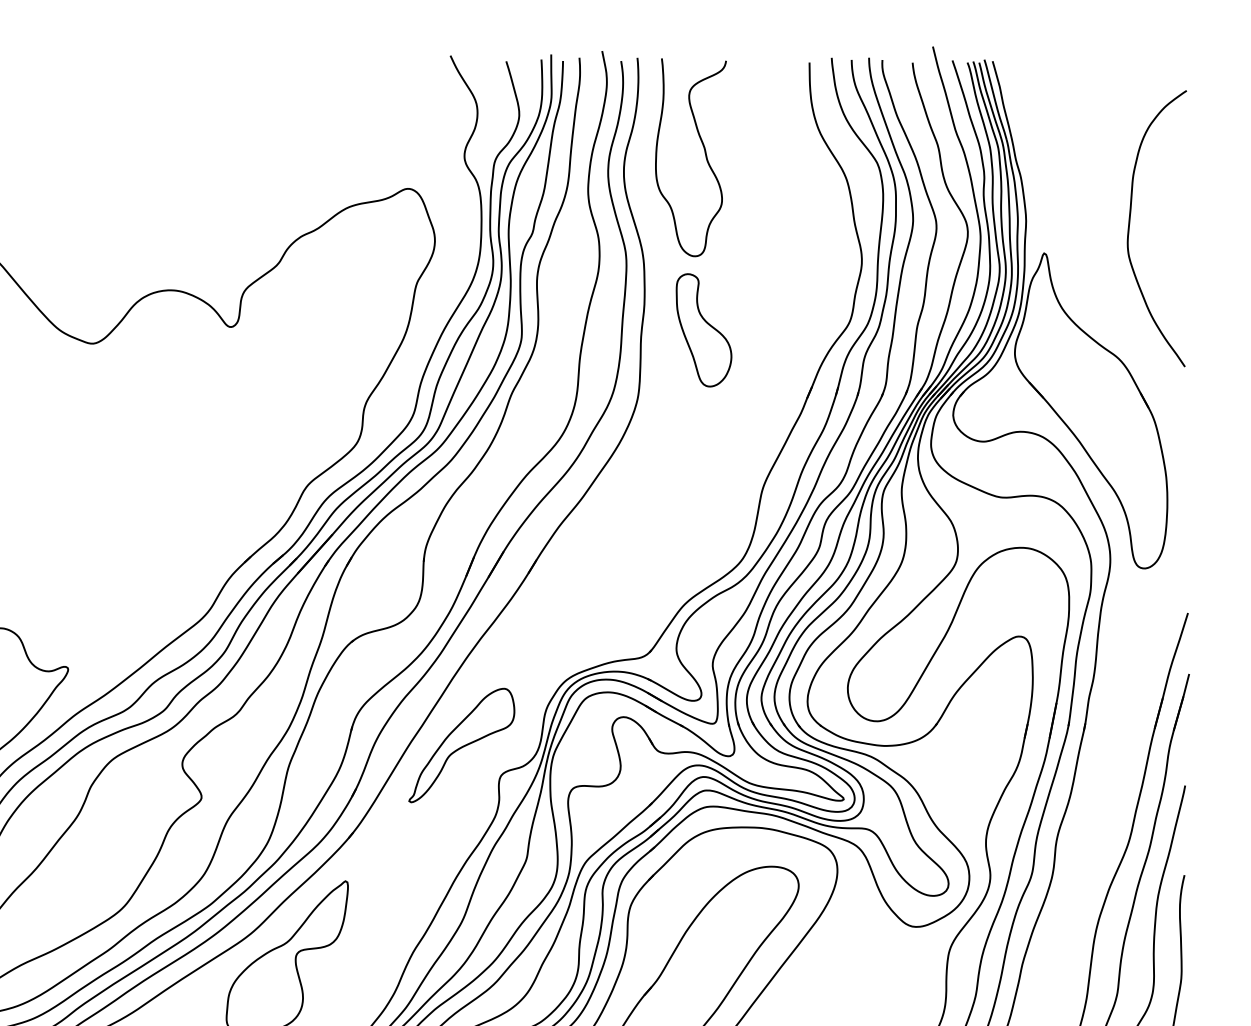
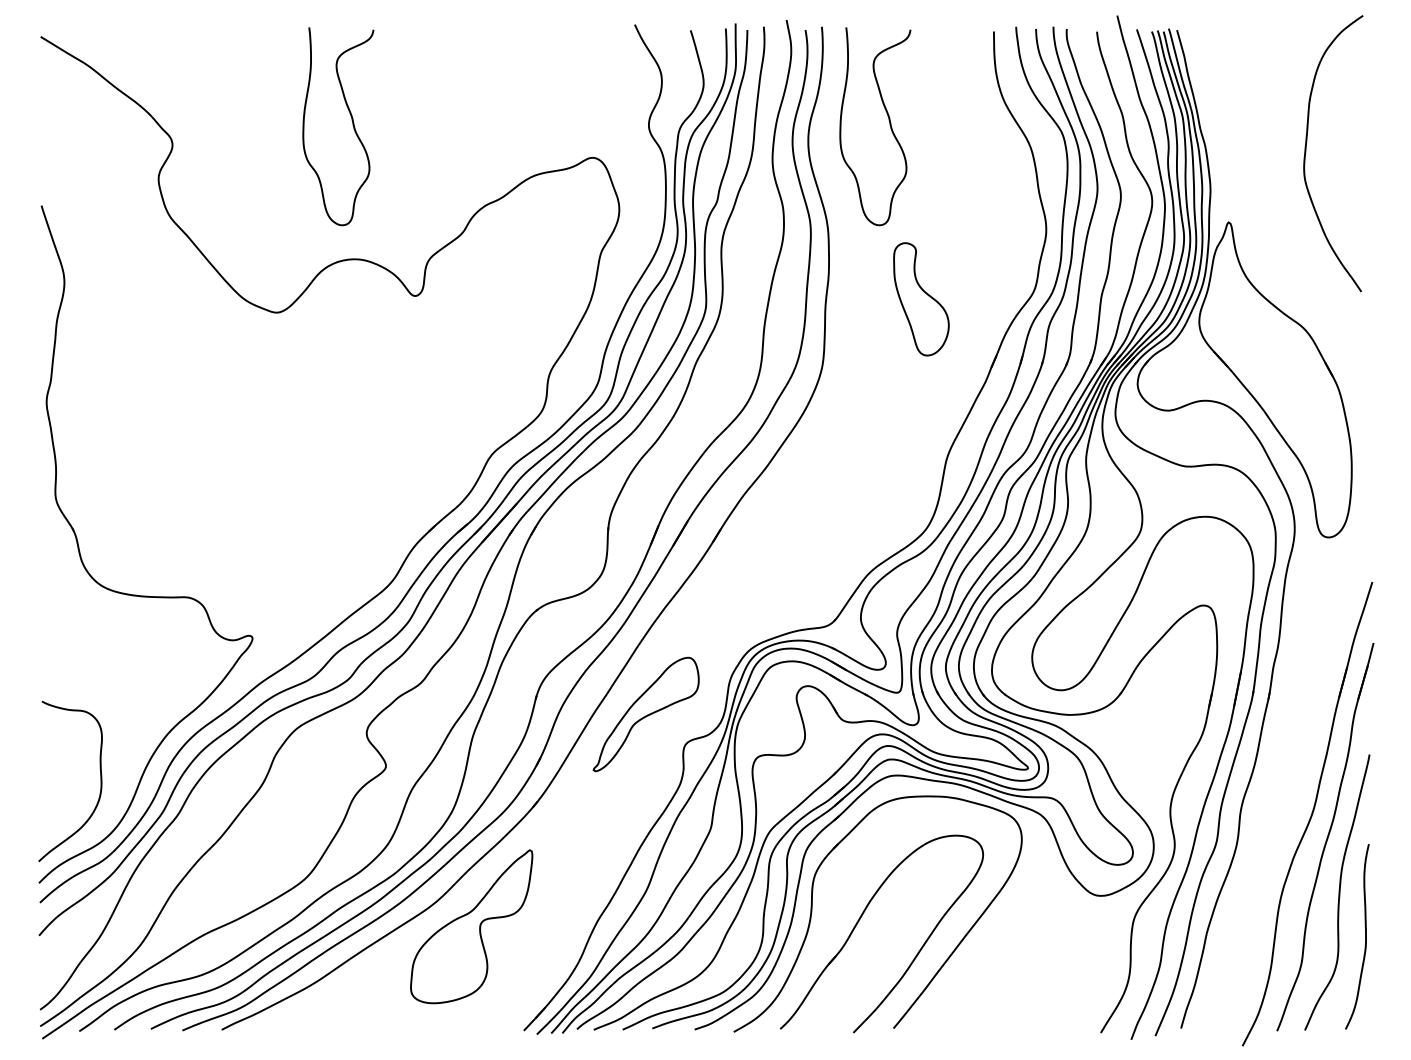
curve: (168, 156) -> (352, 125), added
curve: (1130, 227) -> (1306, 152), moved
part: (704, 330) -> (921, 299), moved

